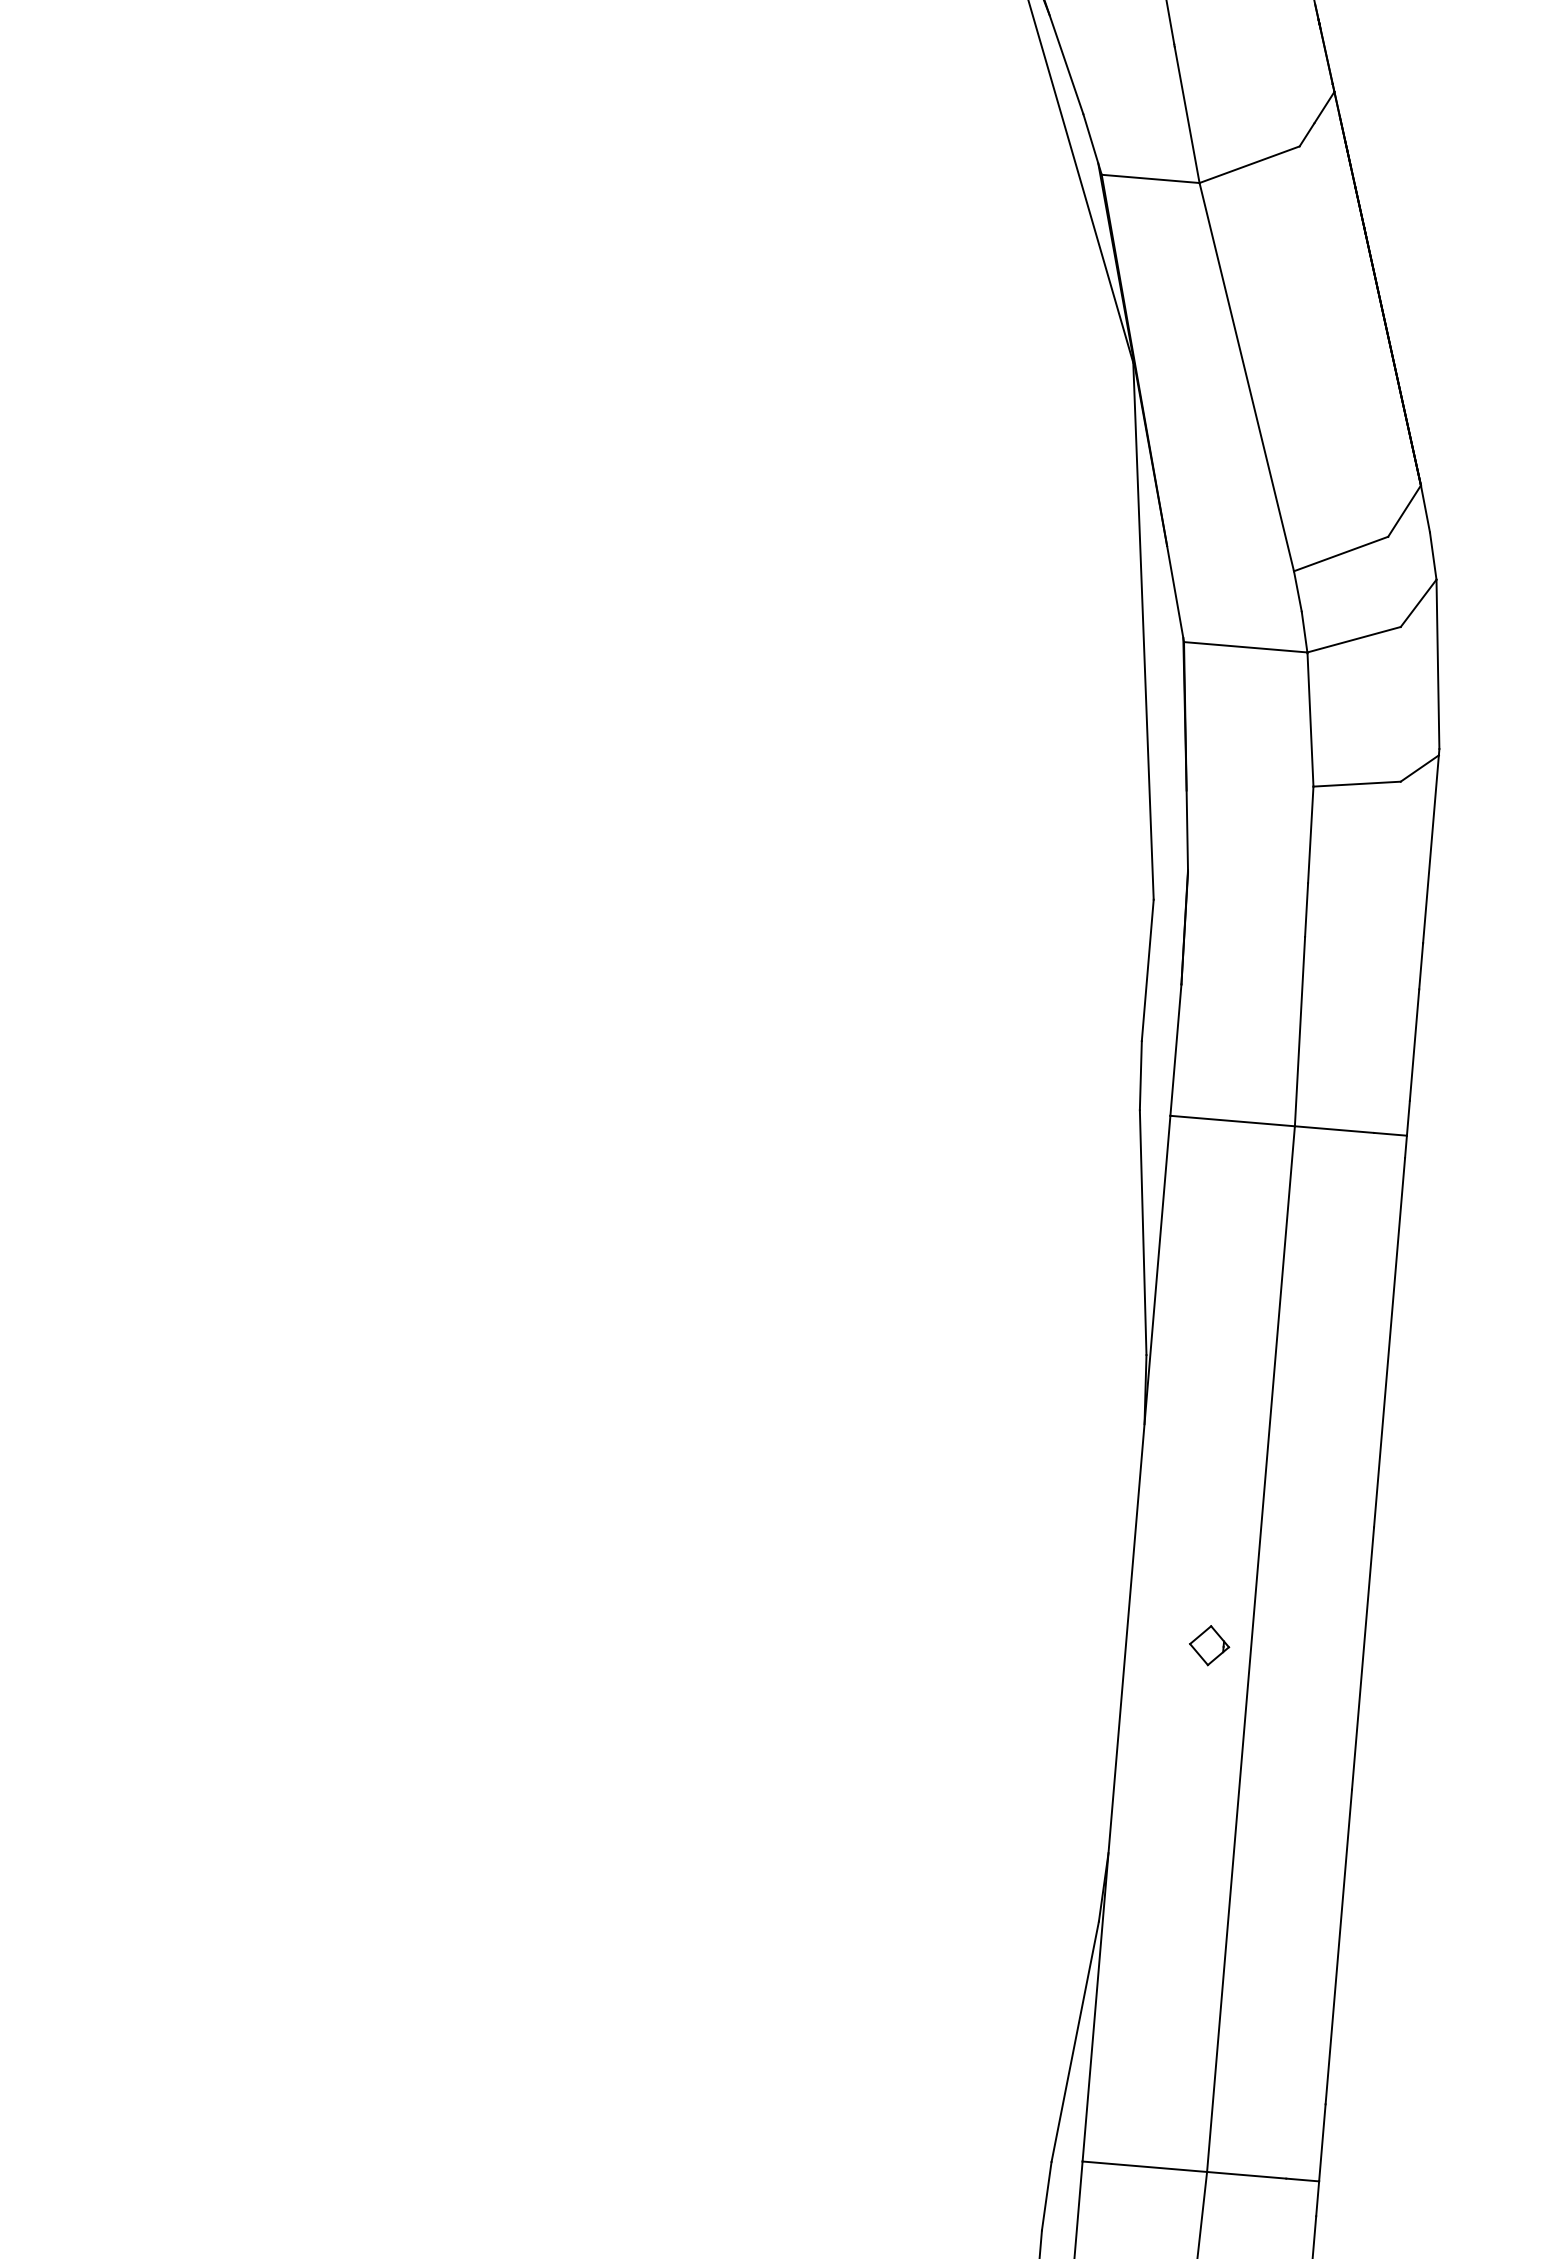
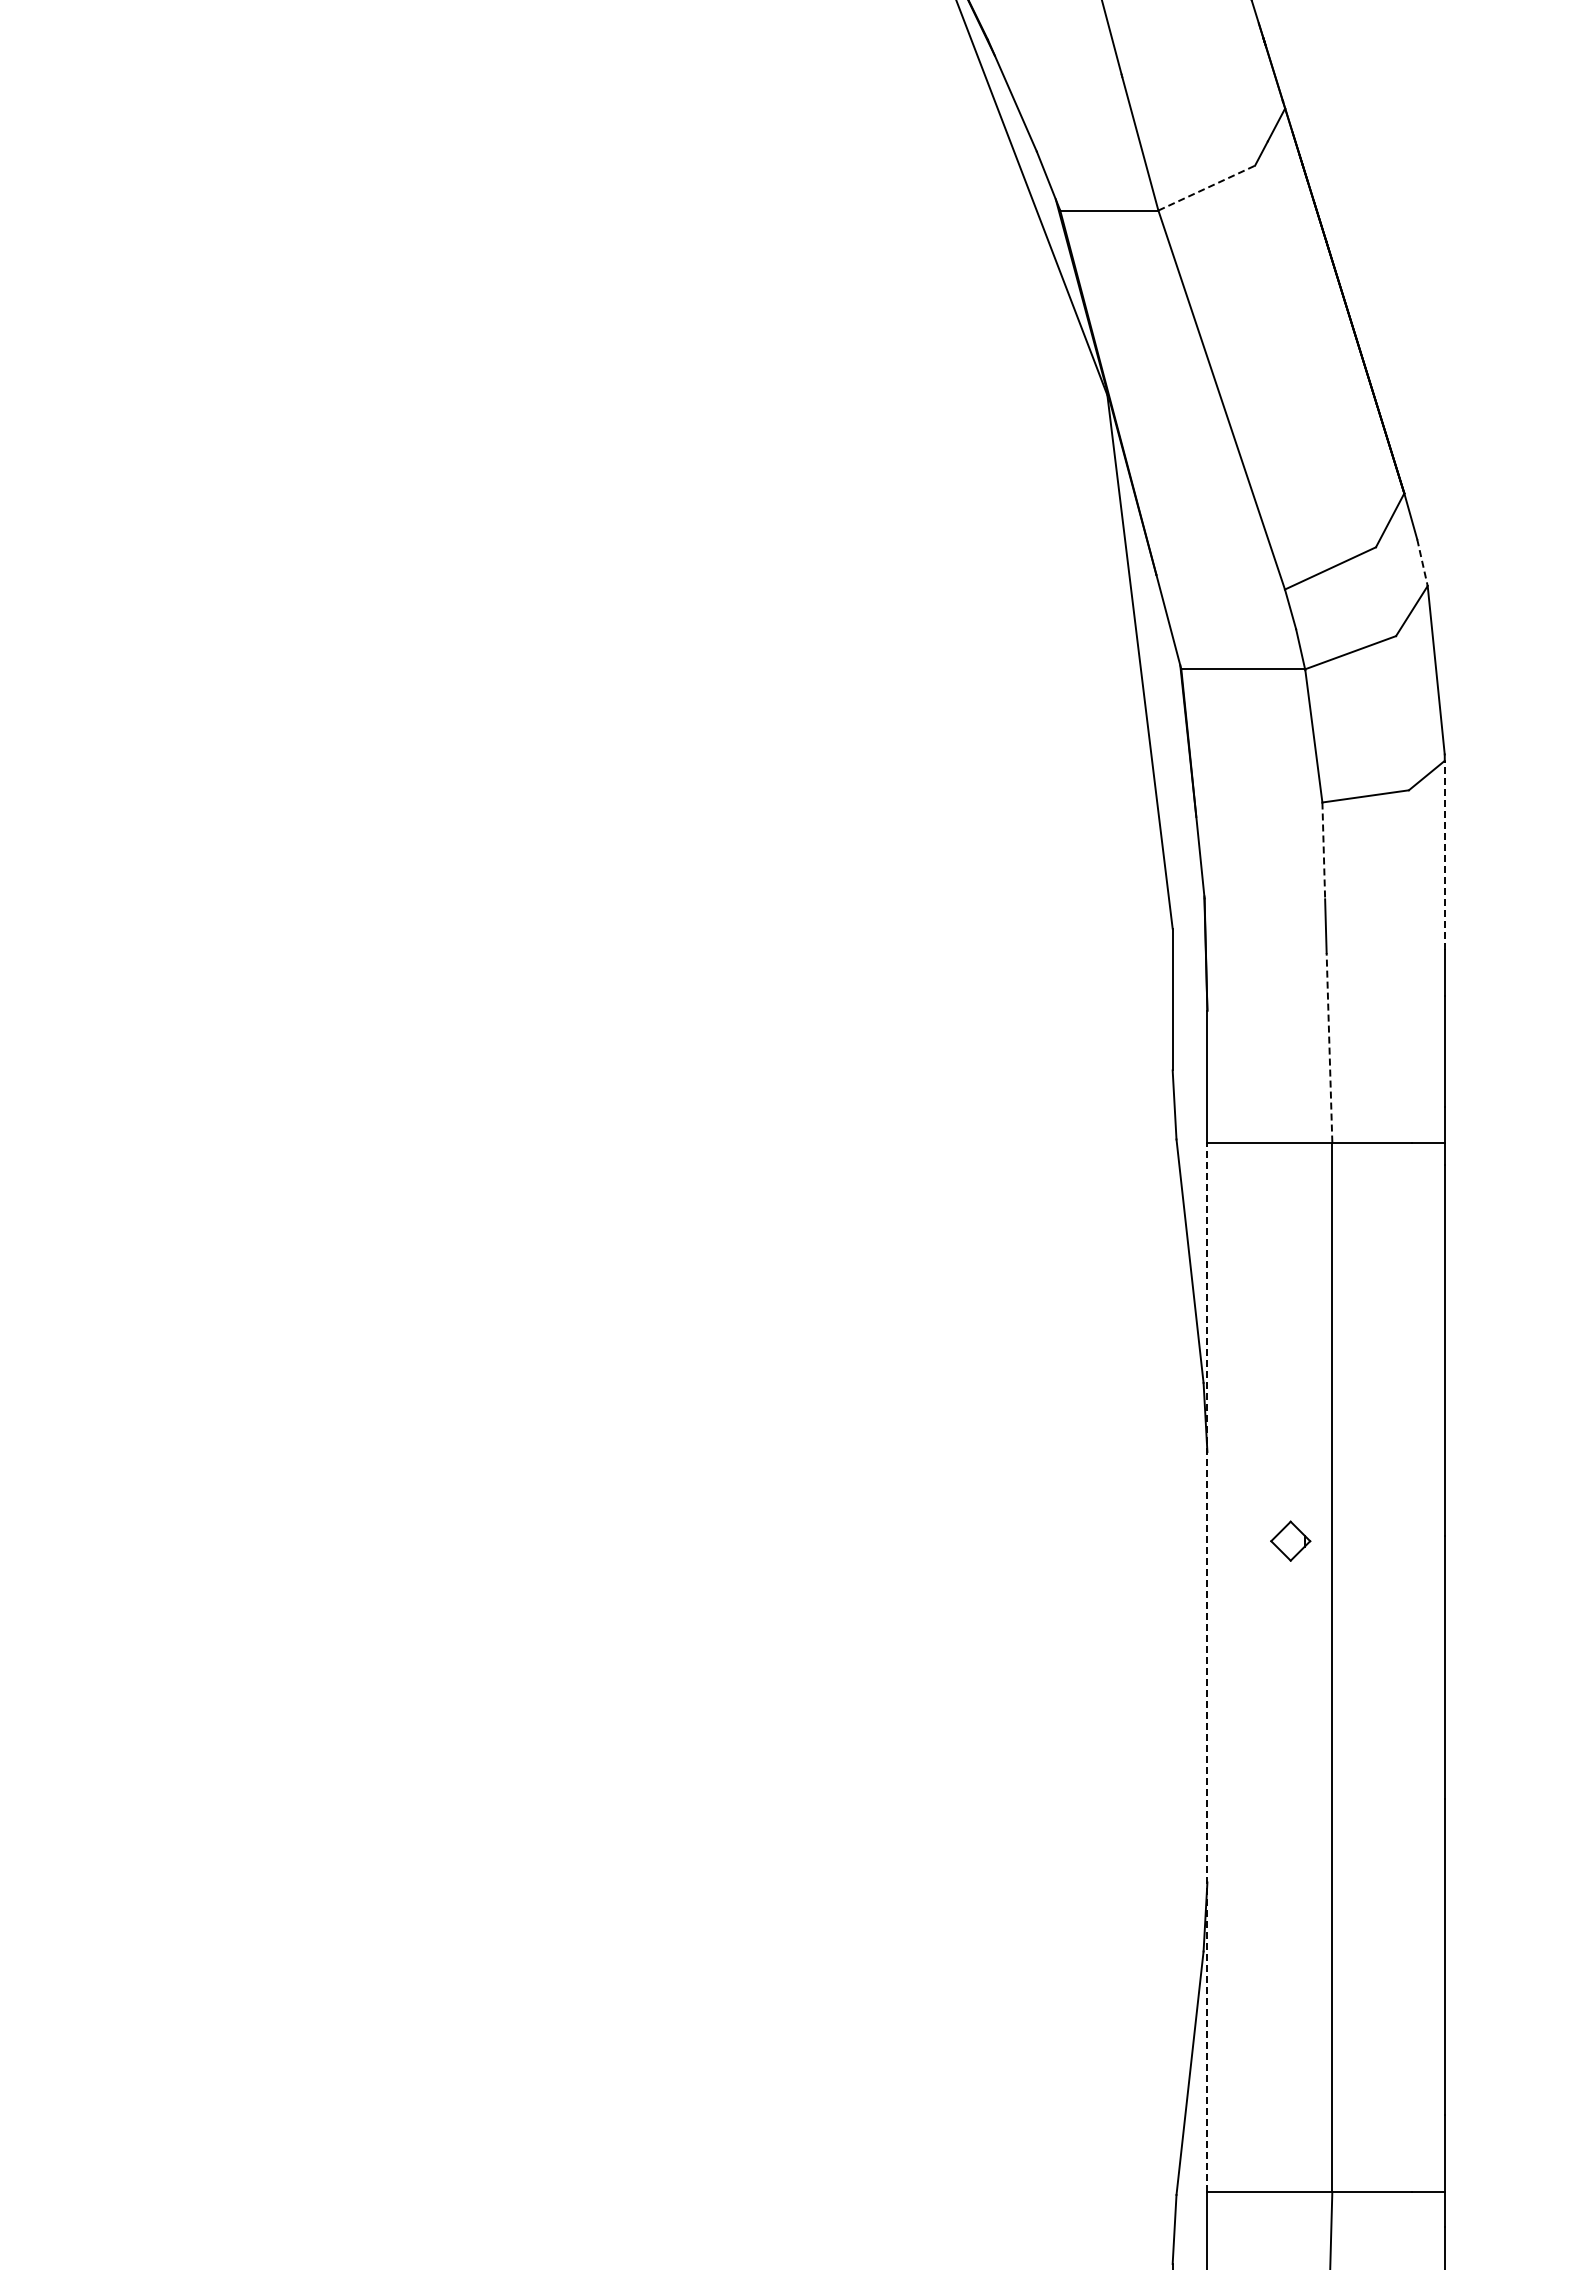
line: (1250, 164) -> (1207, 187), solid -> dashed
line: (1433, 555) -> (1422, 562), solid -> dashed
line: (1310, 835) -> (1323, 851), solid -> dashed
line: (1430, 848) -> (1444, 854), solid -> dashed
line: (1300, 1031) -> (1329, 1047), solid -> dashed
line: (1126, 1638) -> (1207, 1667), solid -> dashed
part: (1209, 1644) -> (1290, 1540), moved

